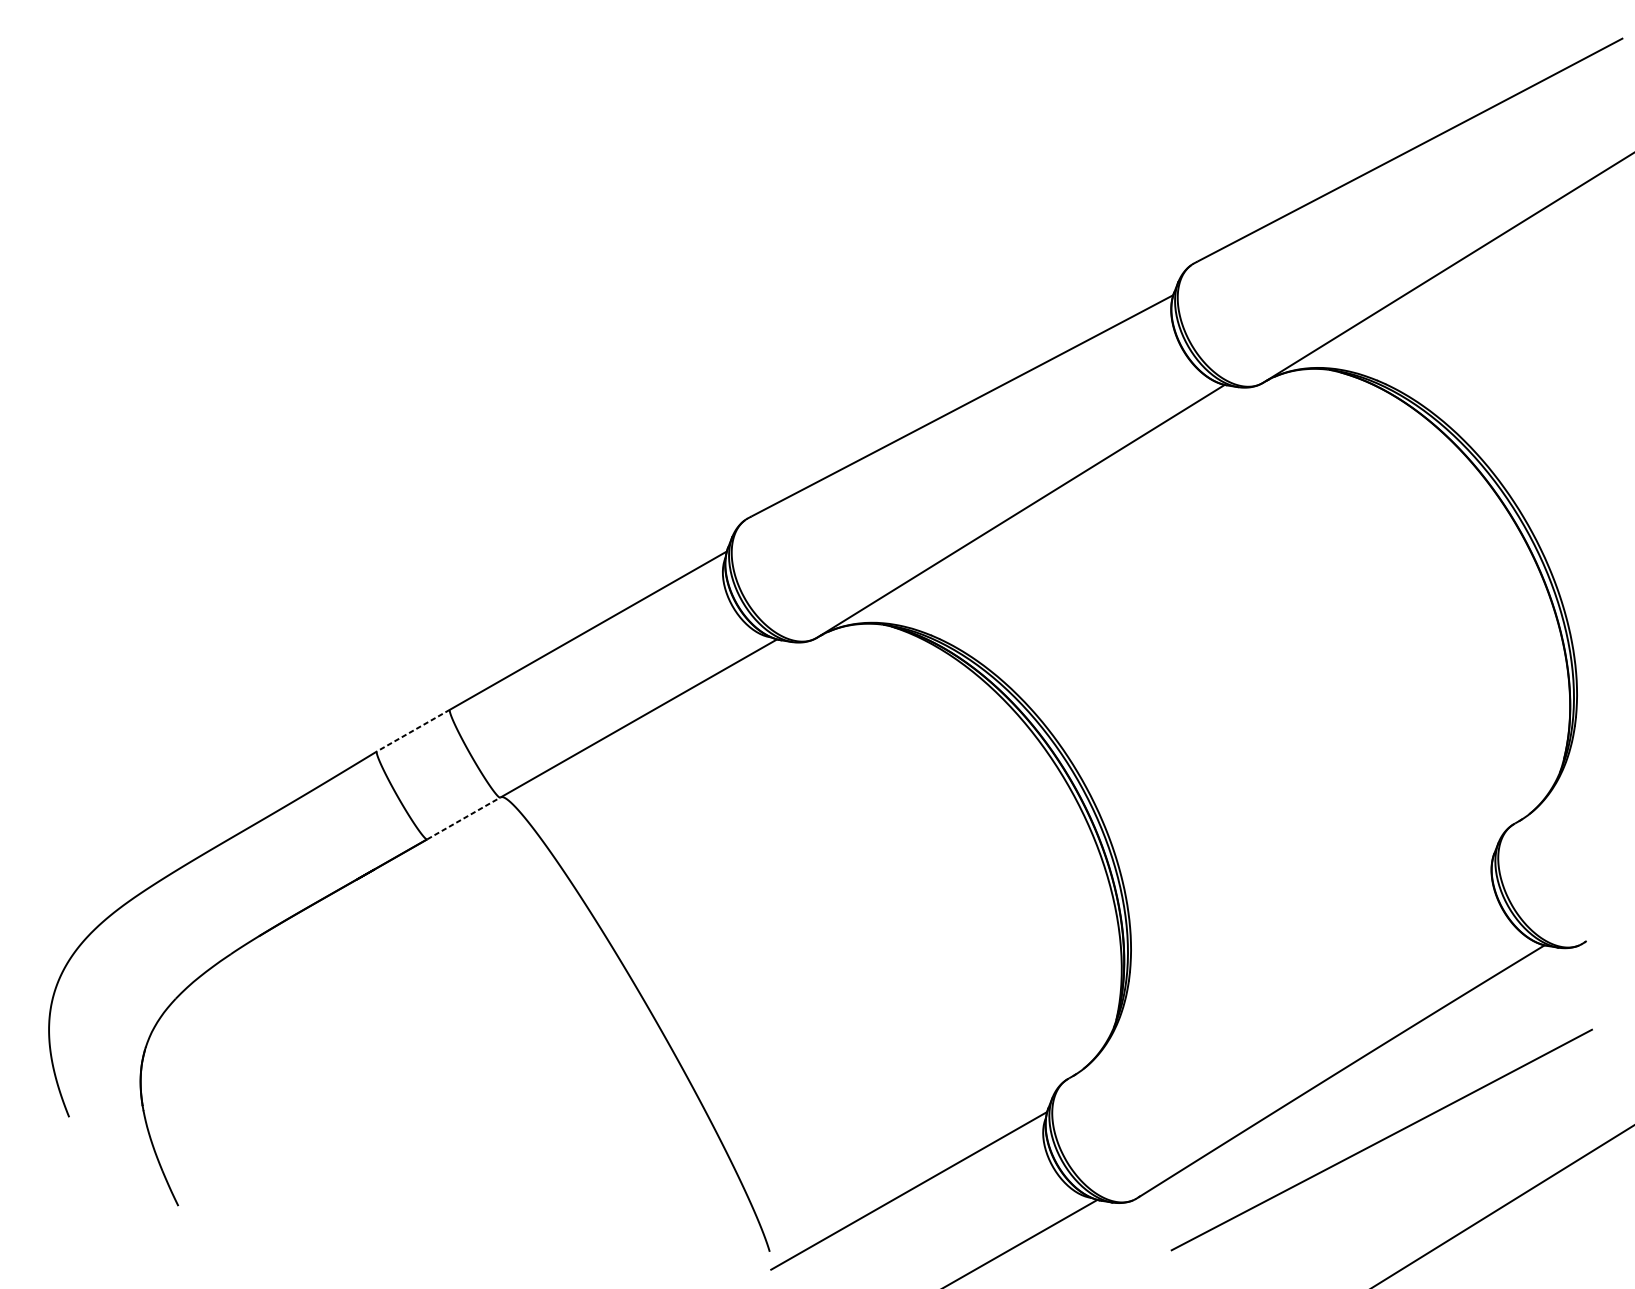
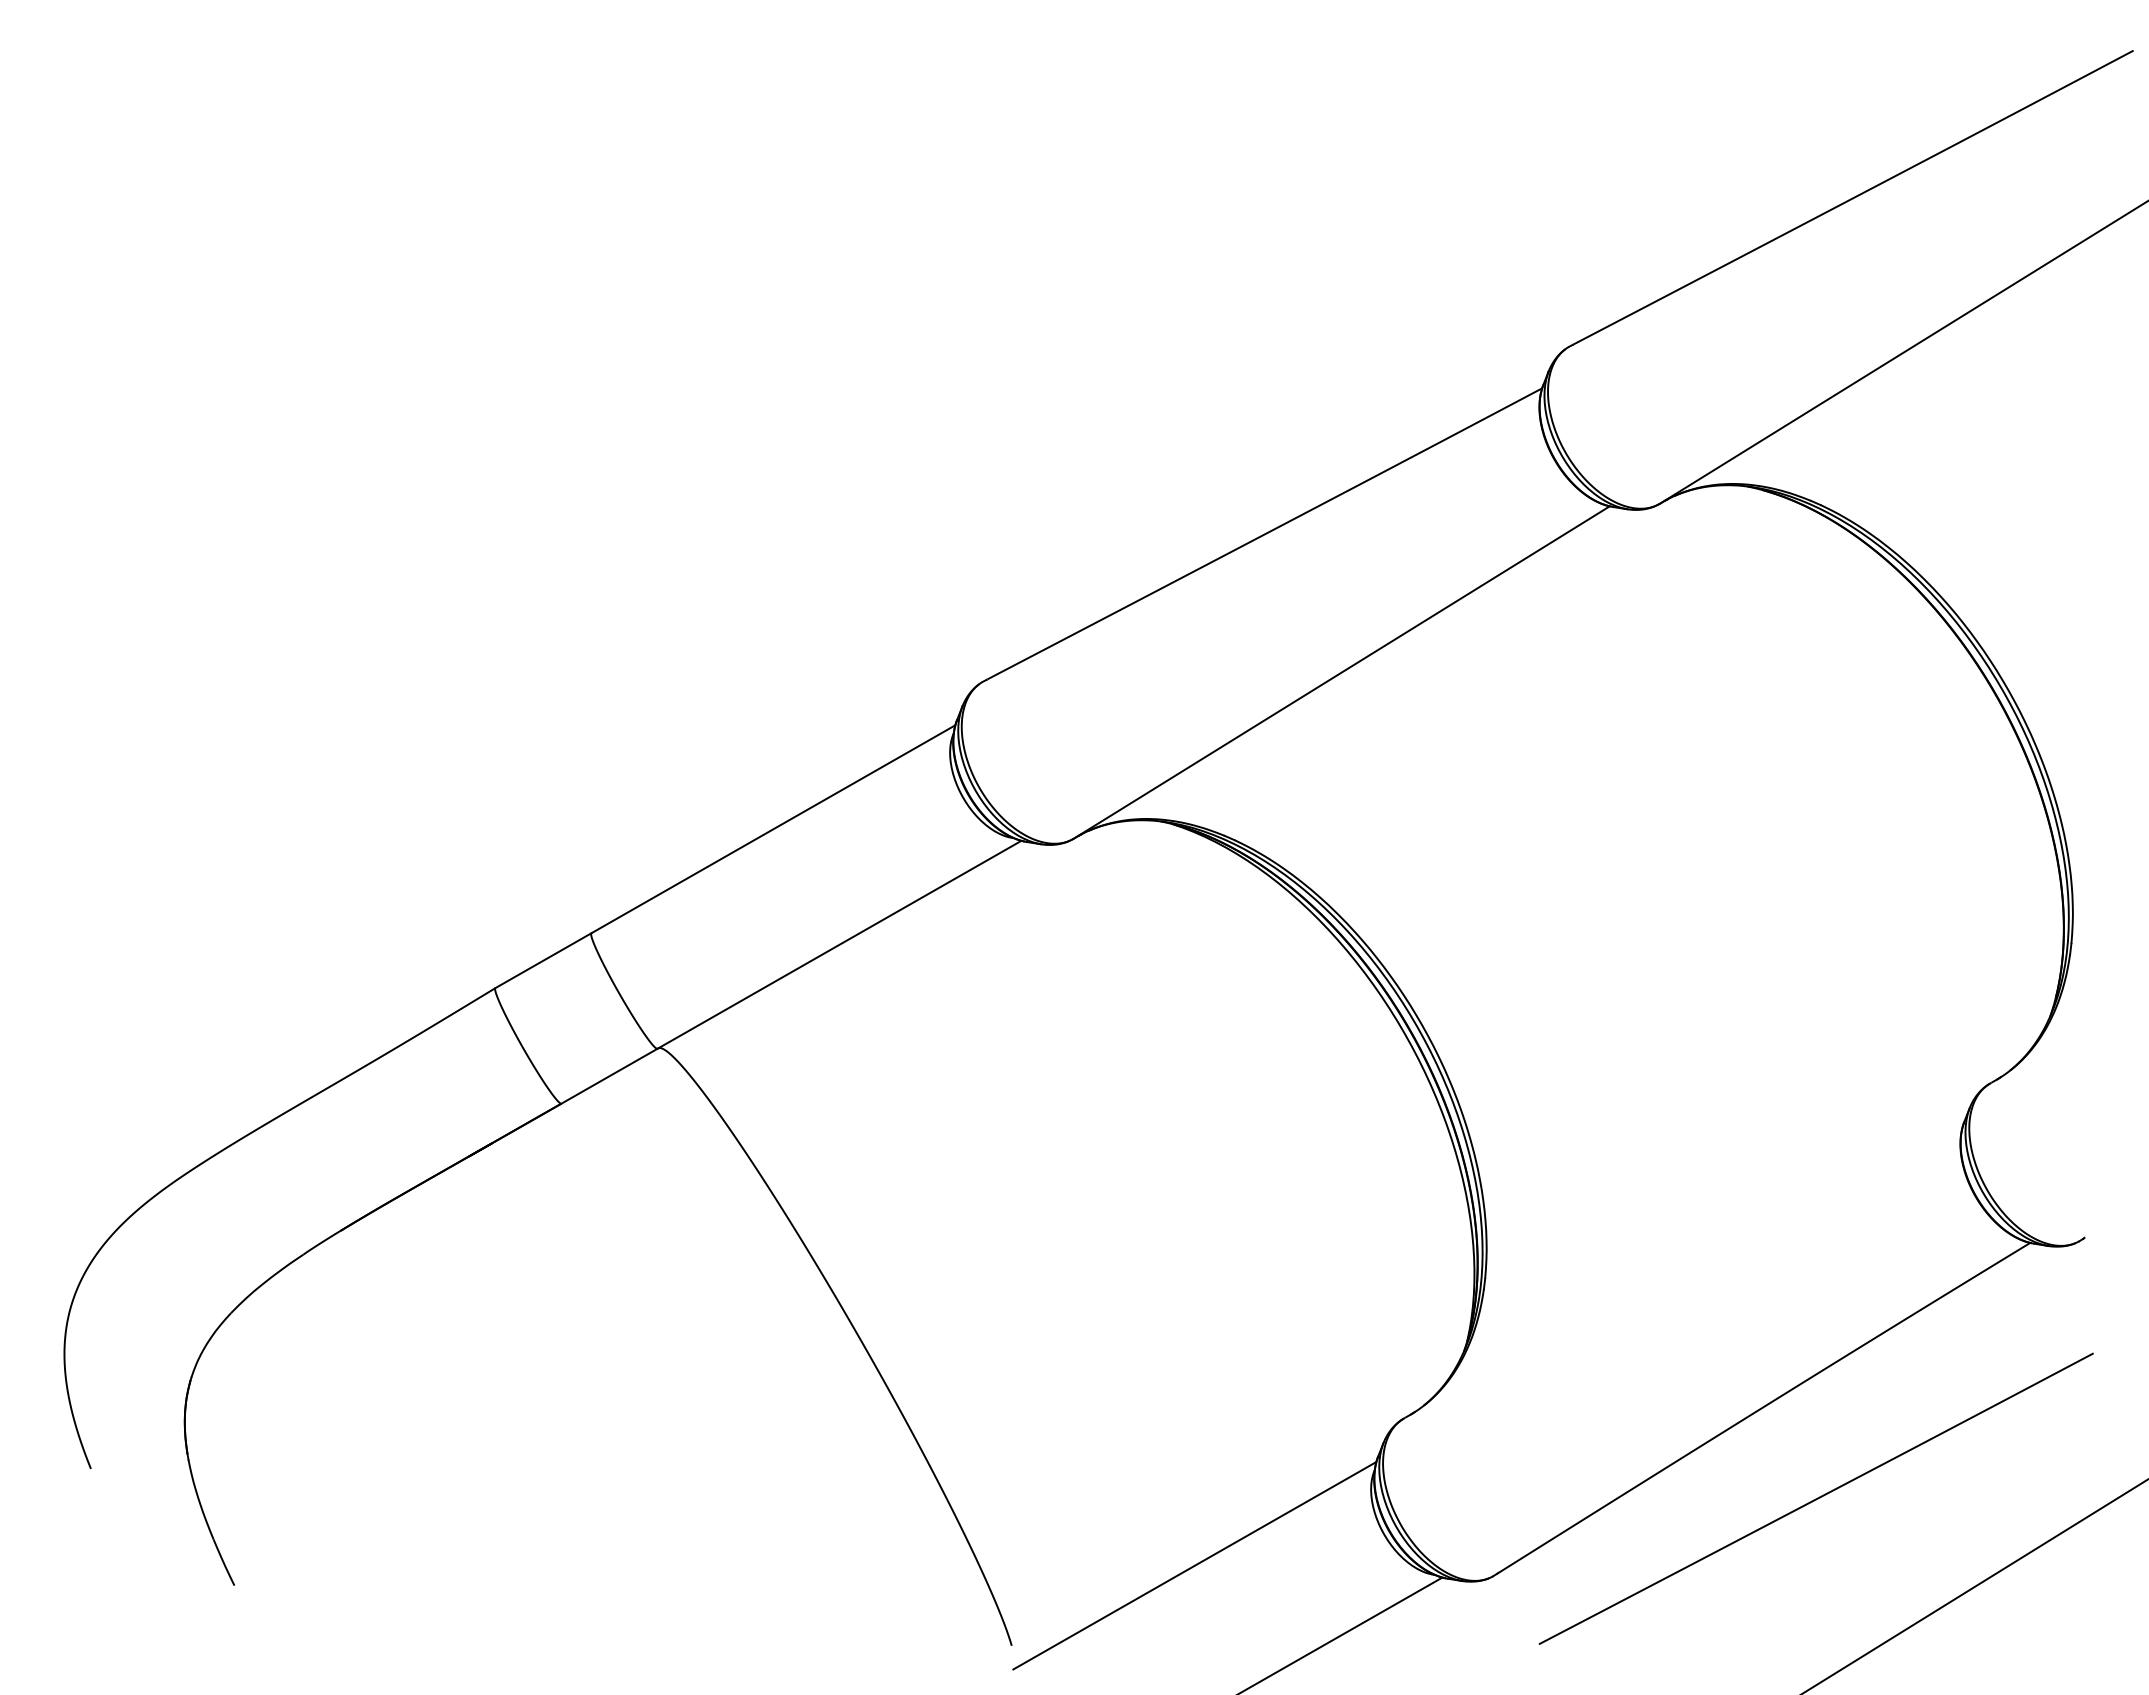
line: (413, 730) -> (543, 960), dashed -> solid
line: (463, 817) -> (609, 1075), dashed -> solid

